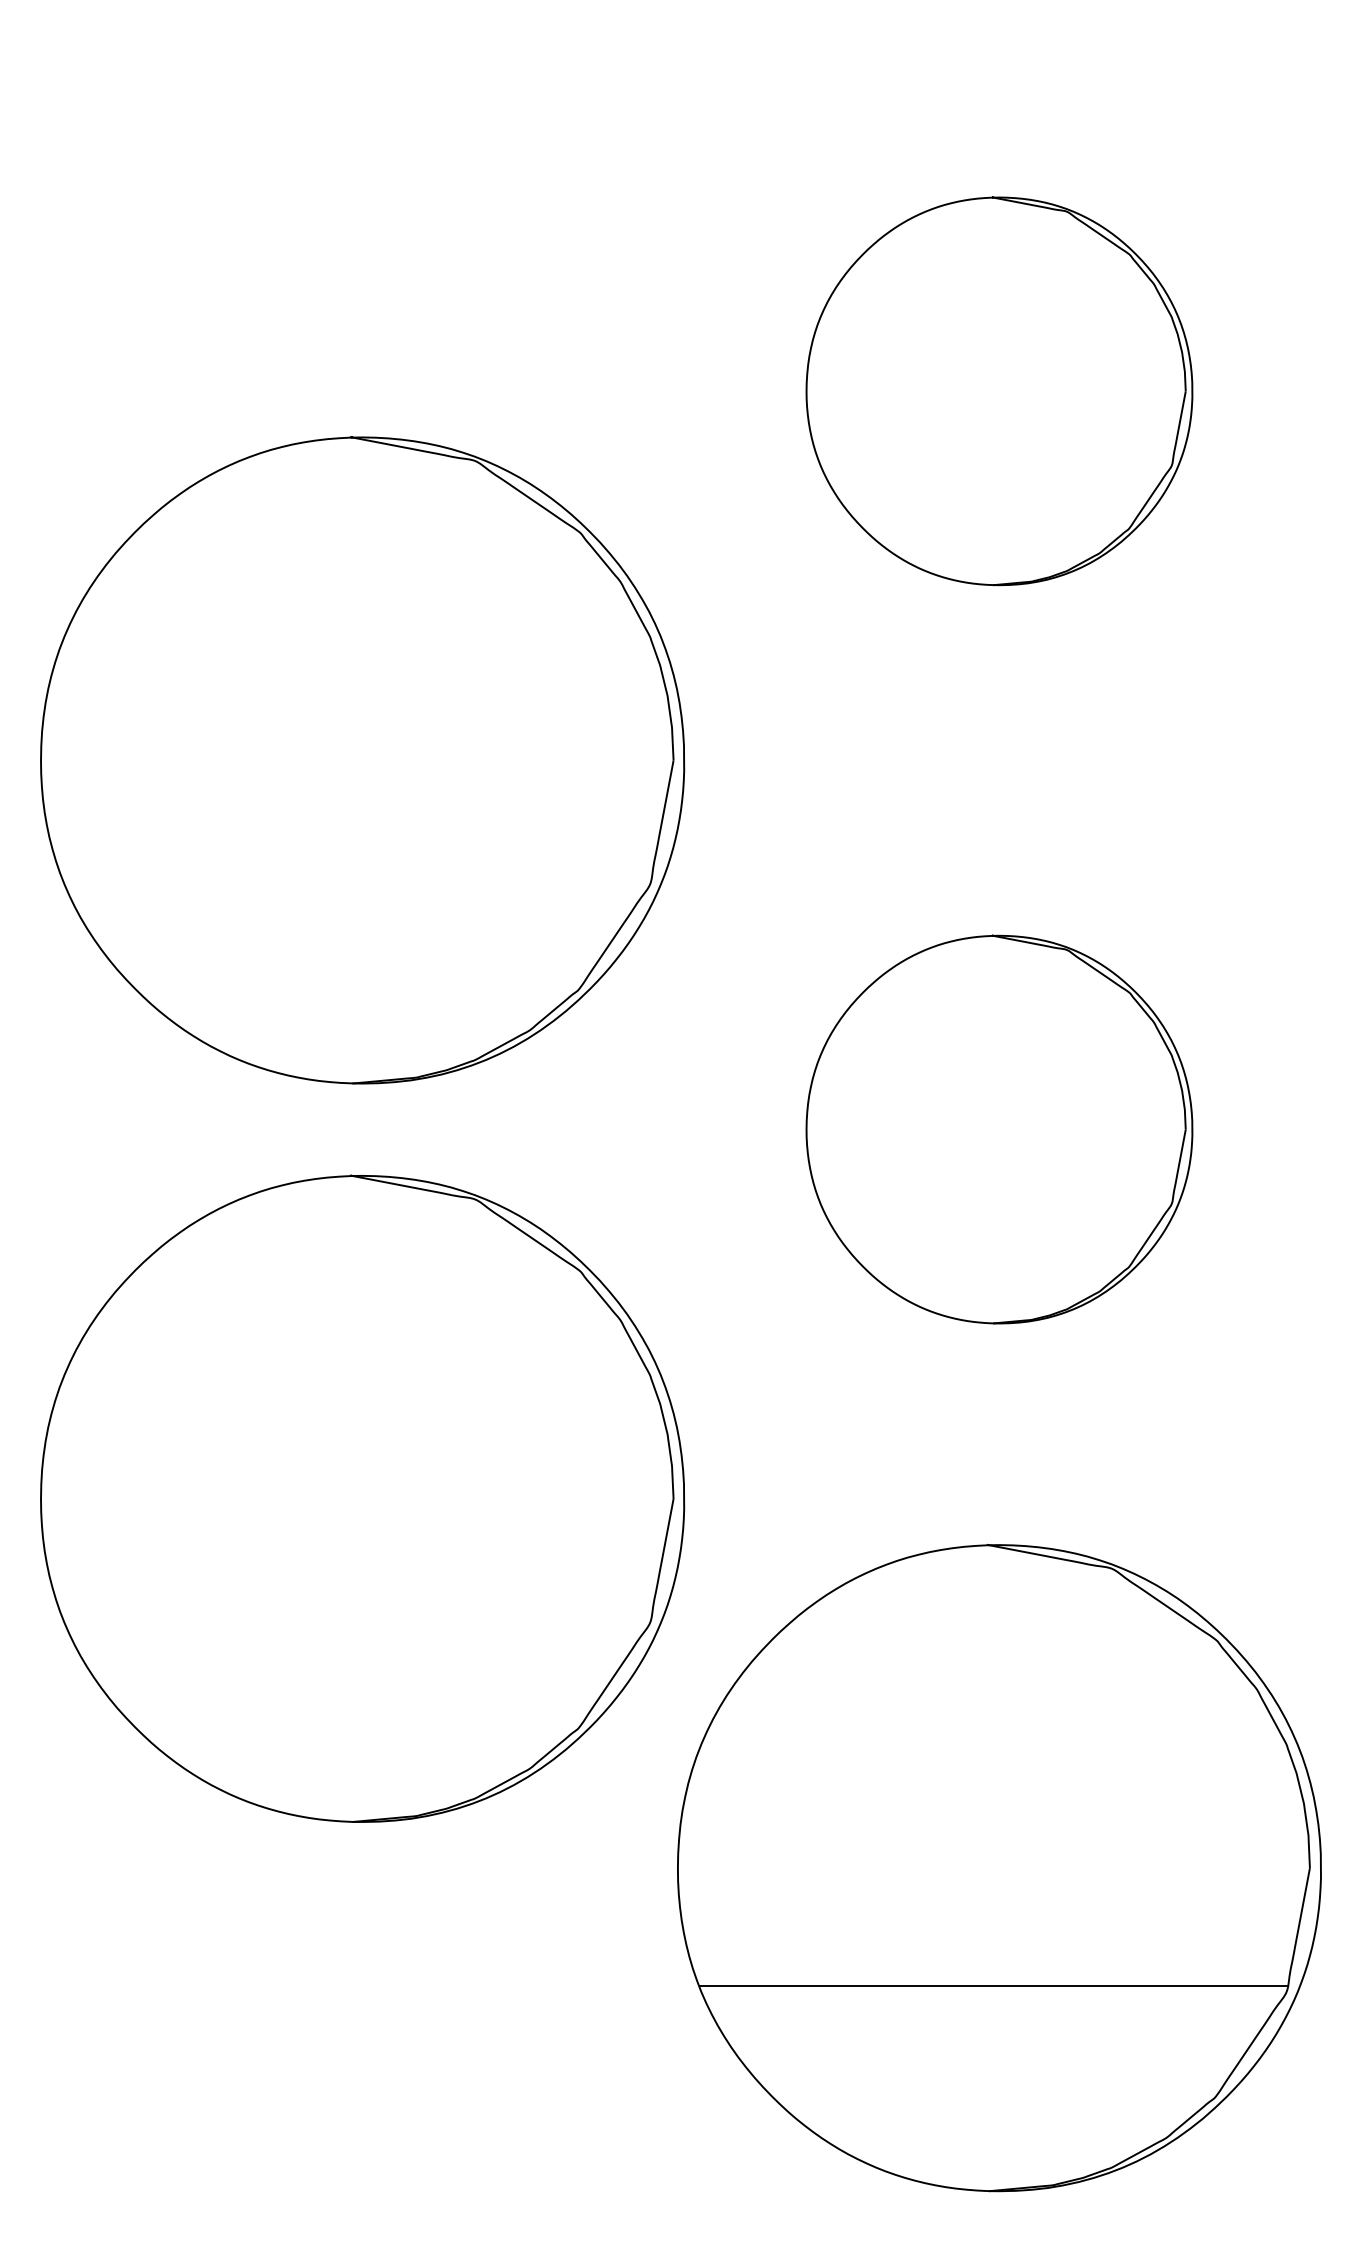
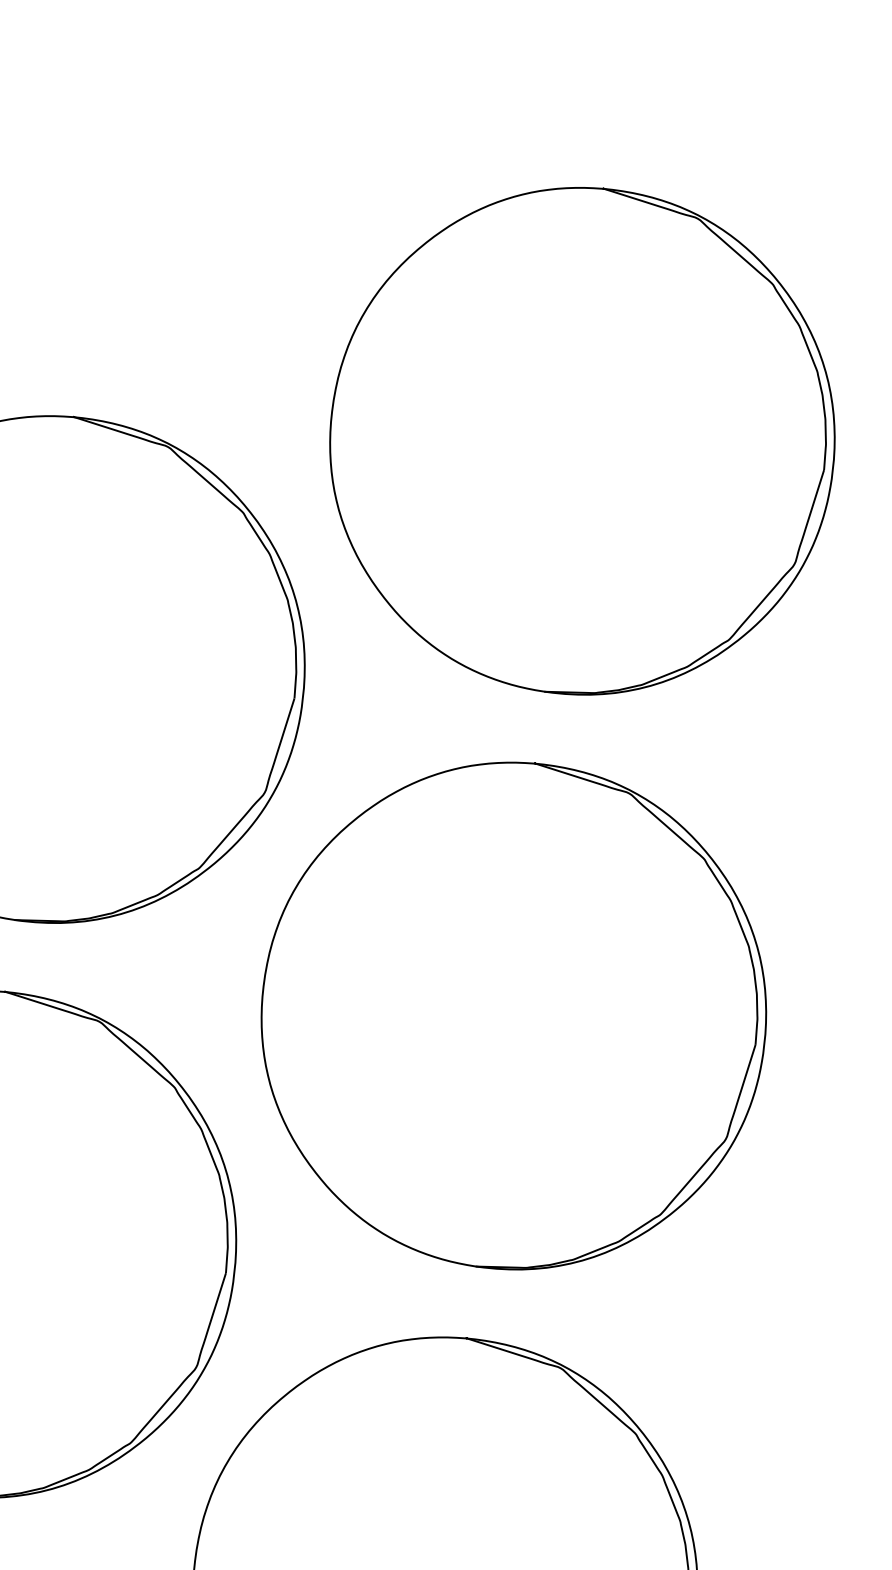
part: (999, 391) -> (582, 441), size x1.67
part: (999, 1129) -> (513, 1015), size x1.67

